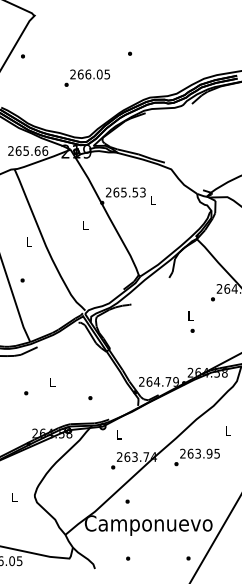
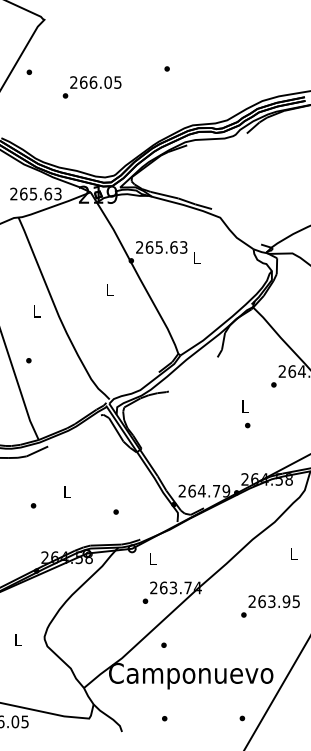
text: (86, 78) -> (91, 87), moved
text: (44, 150) -> (57, 193), 265.66 -> 265.63
text: (134, 192) -> (173, 247), 265.53 -> 265.63
text: (197, 457) -> (270, 606), moved

